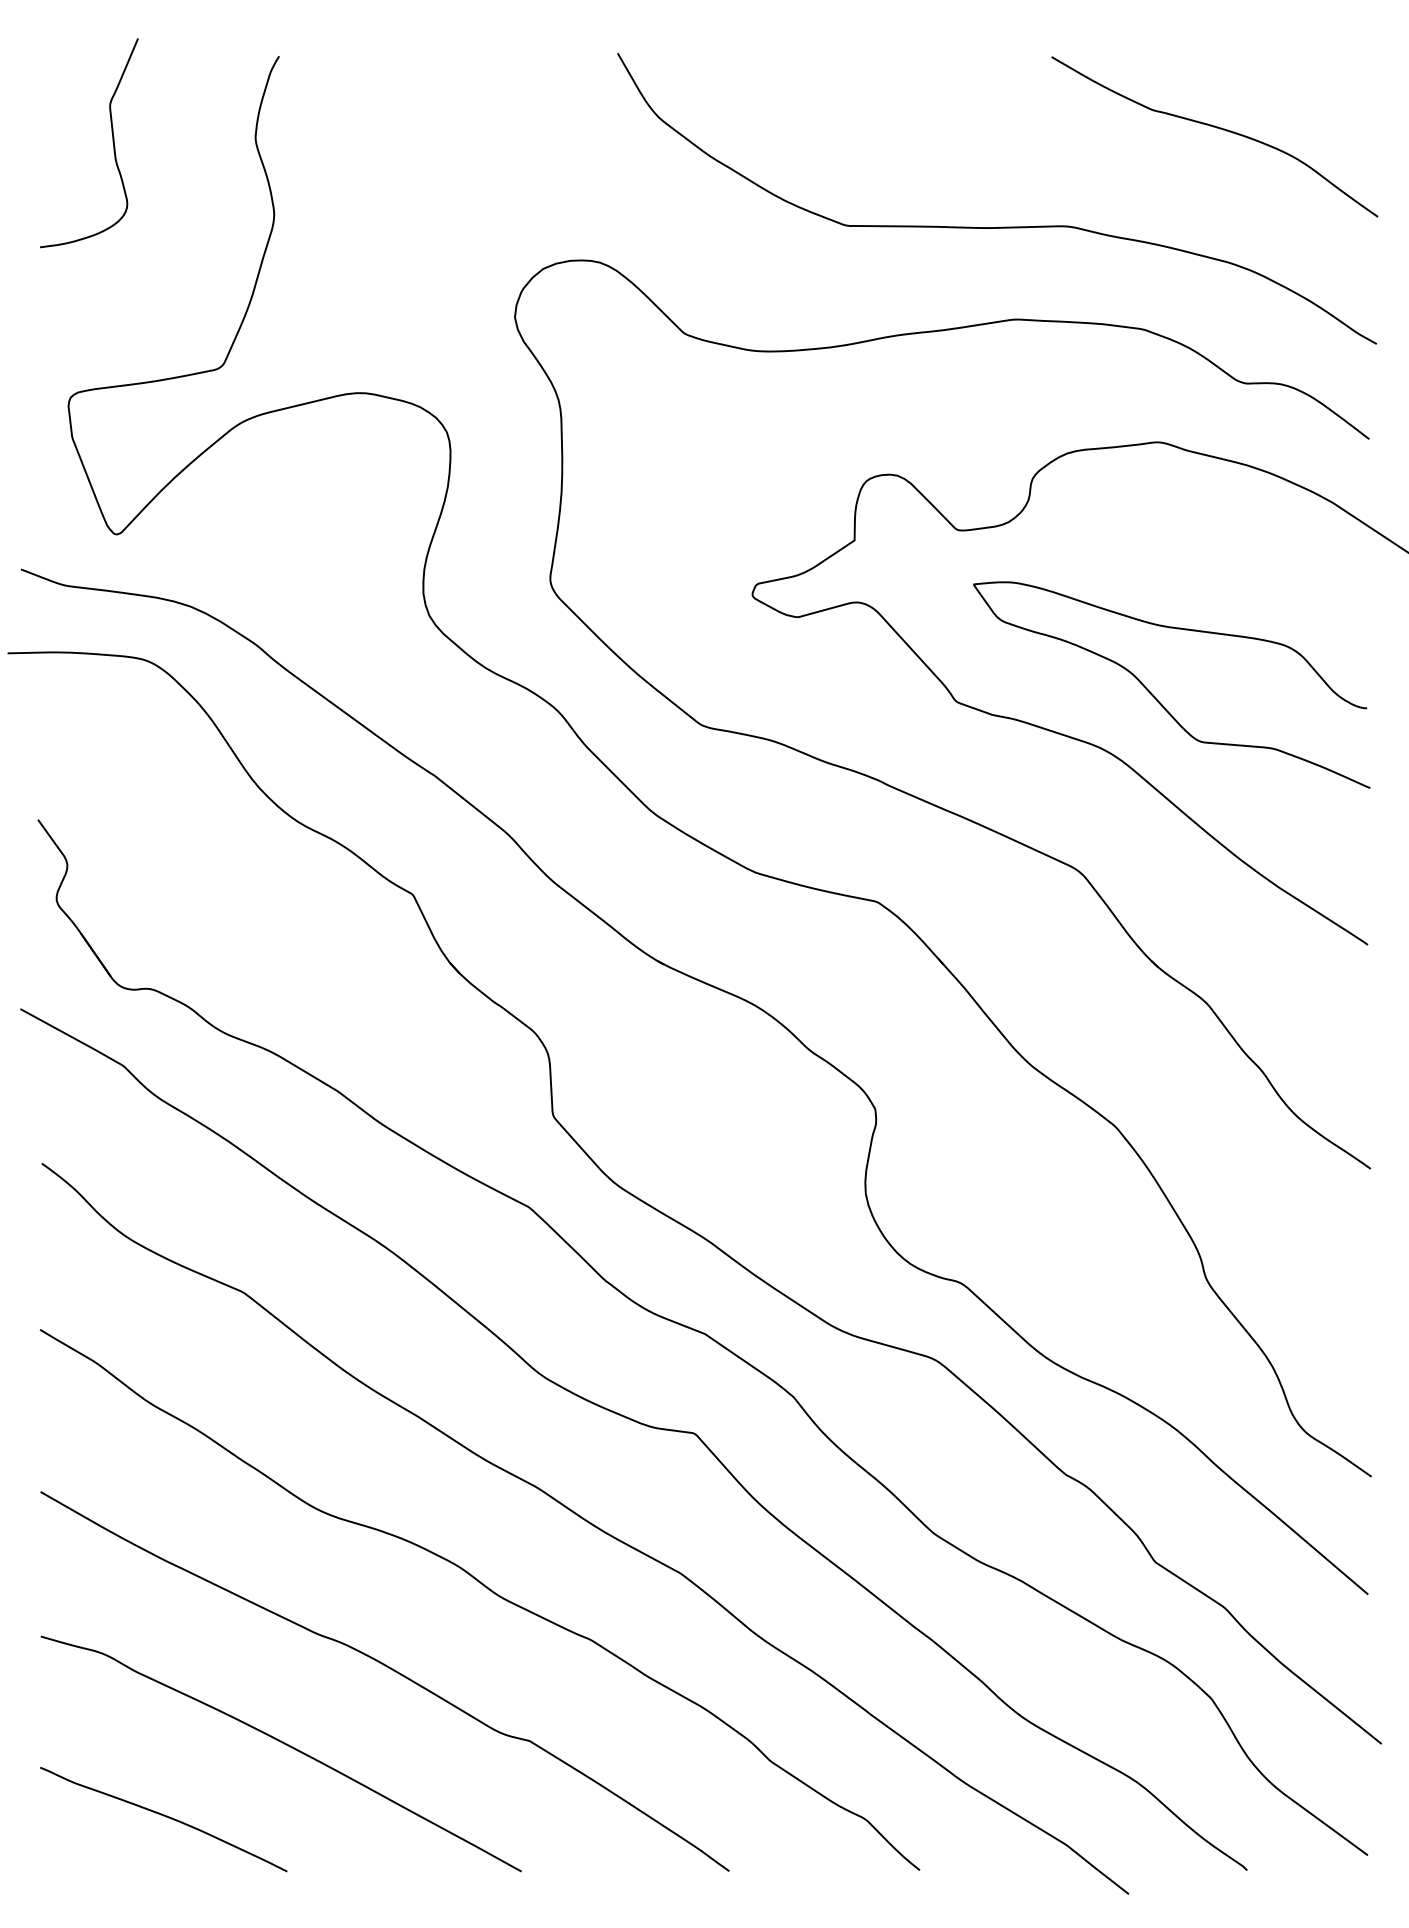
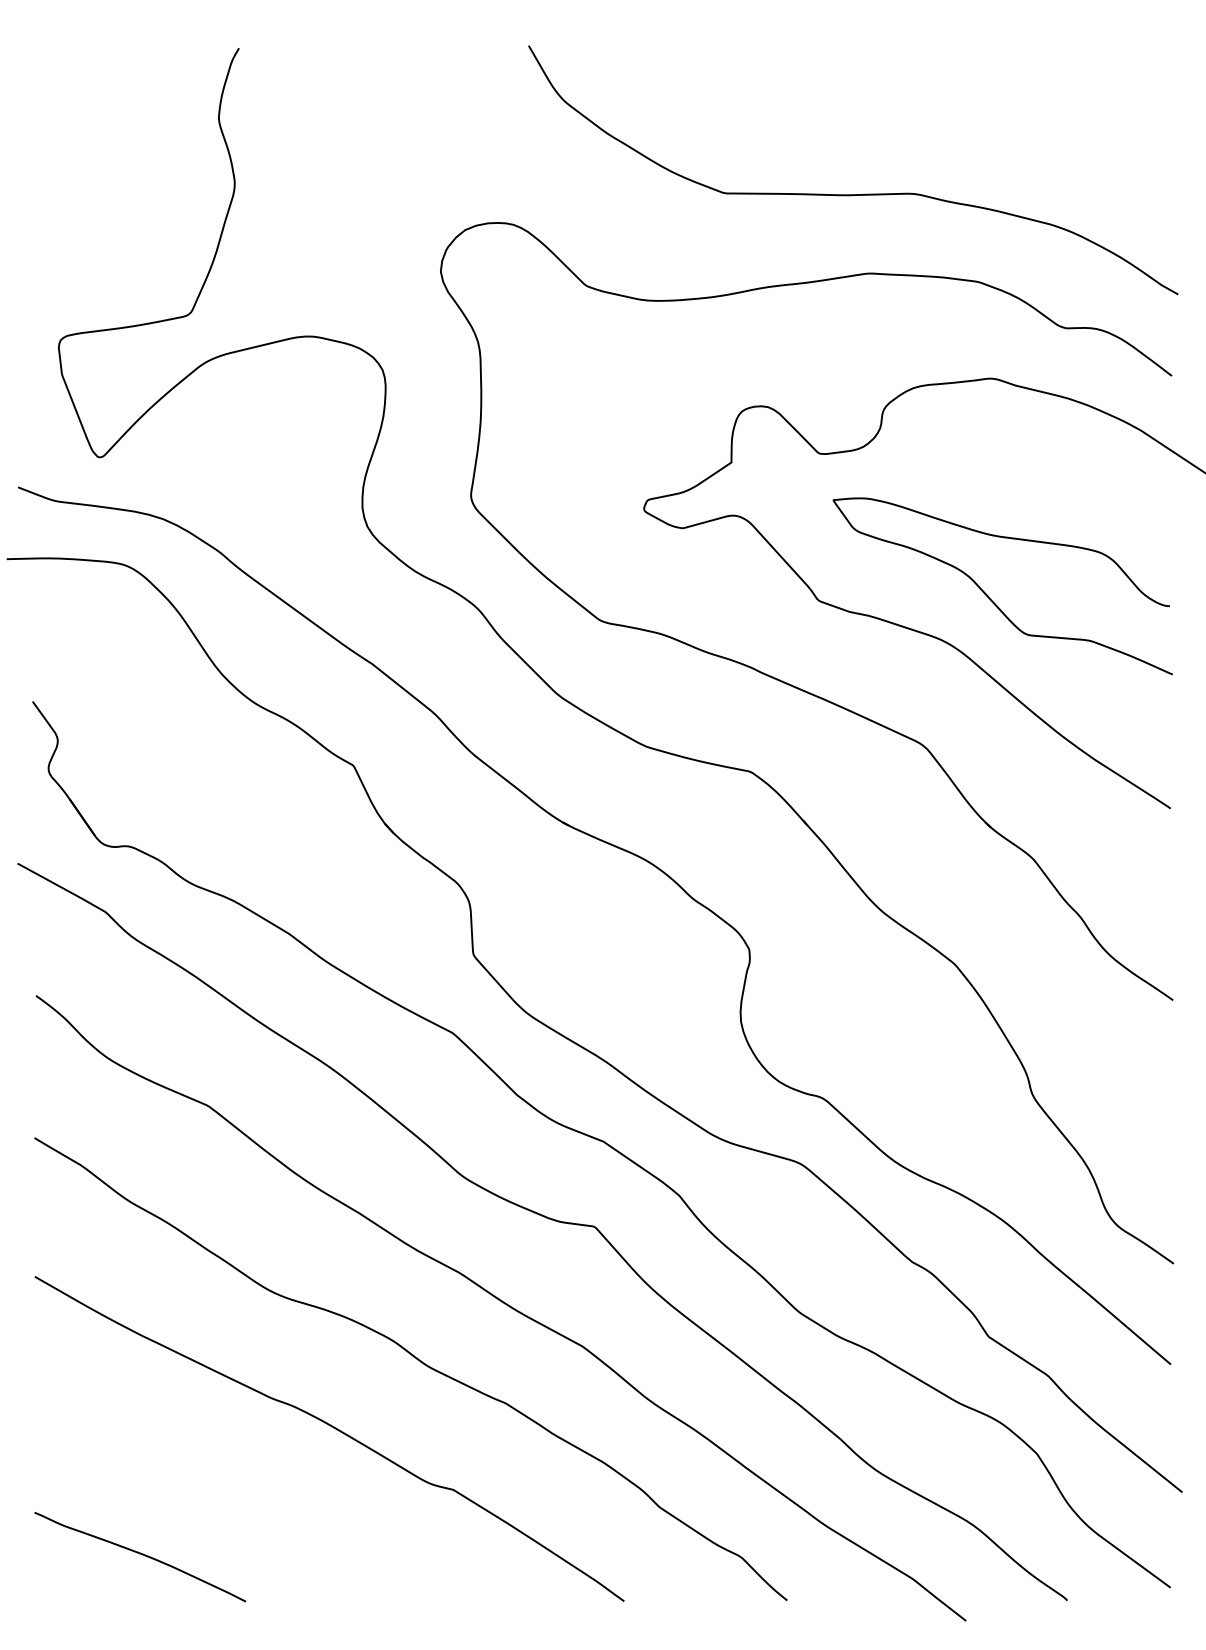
curve: (1216, 128) -> (1041, 110), removed
curve: (112, 142) -> (96, 122), removed
curve: (284, 1744) -> (243, 1492), removed

